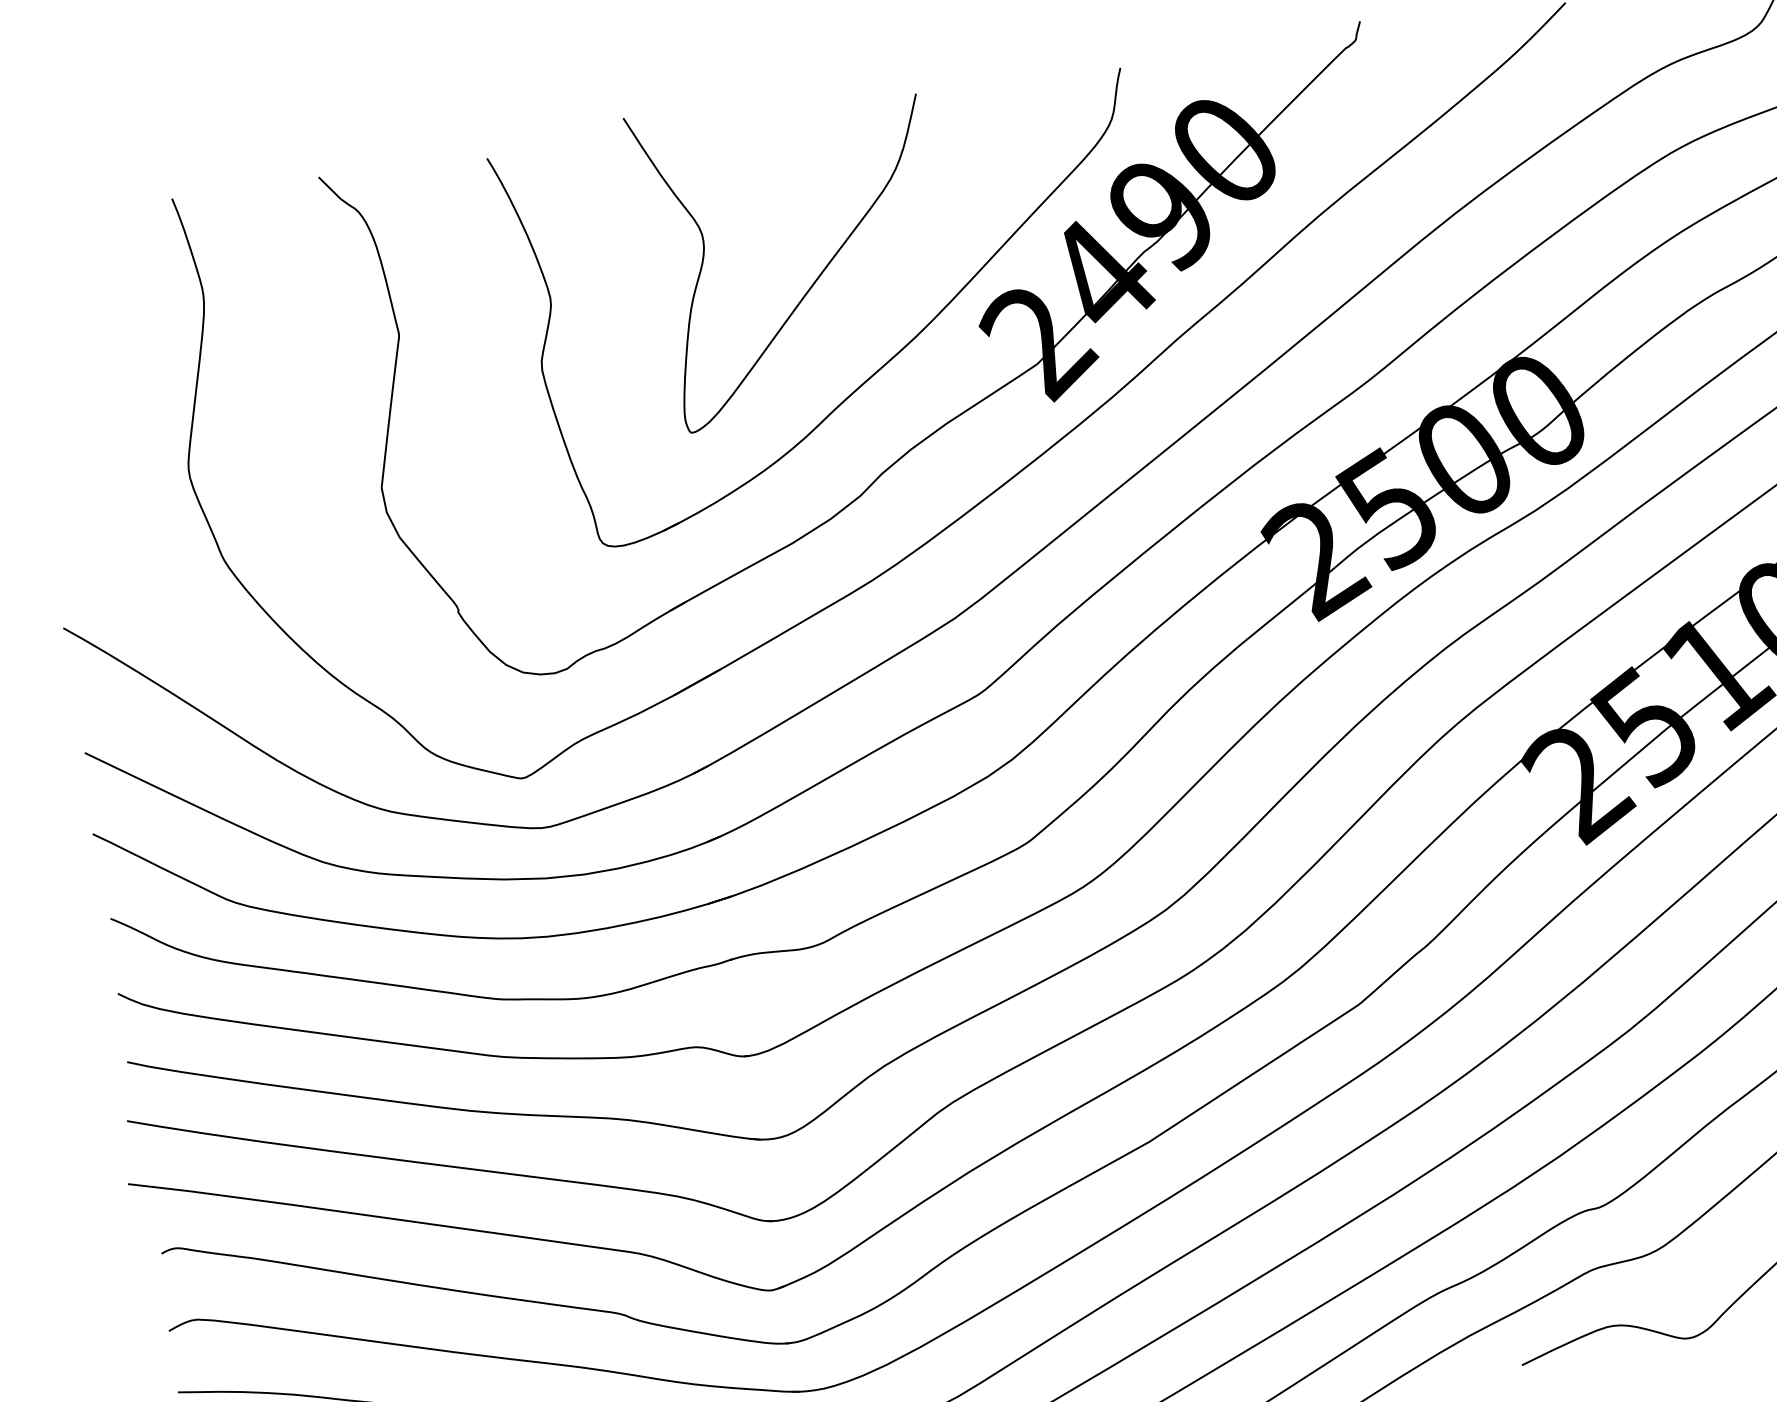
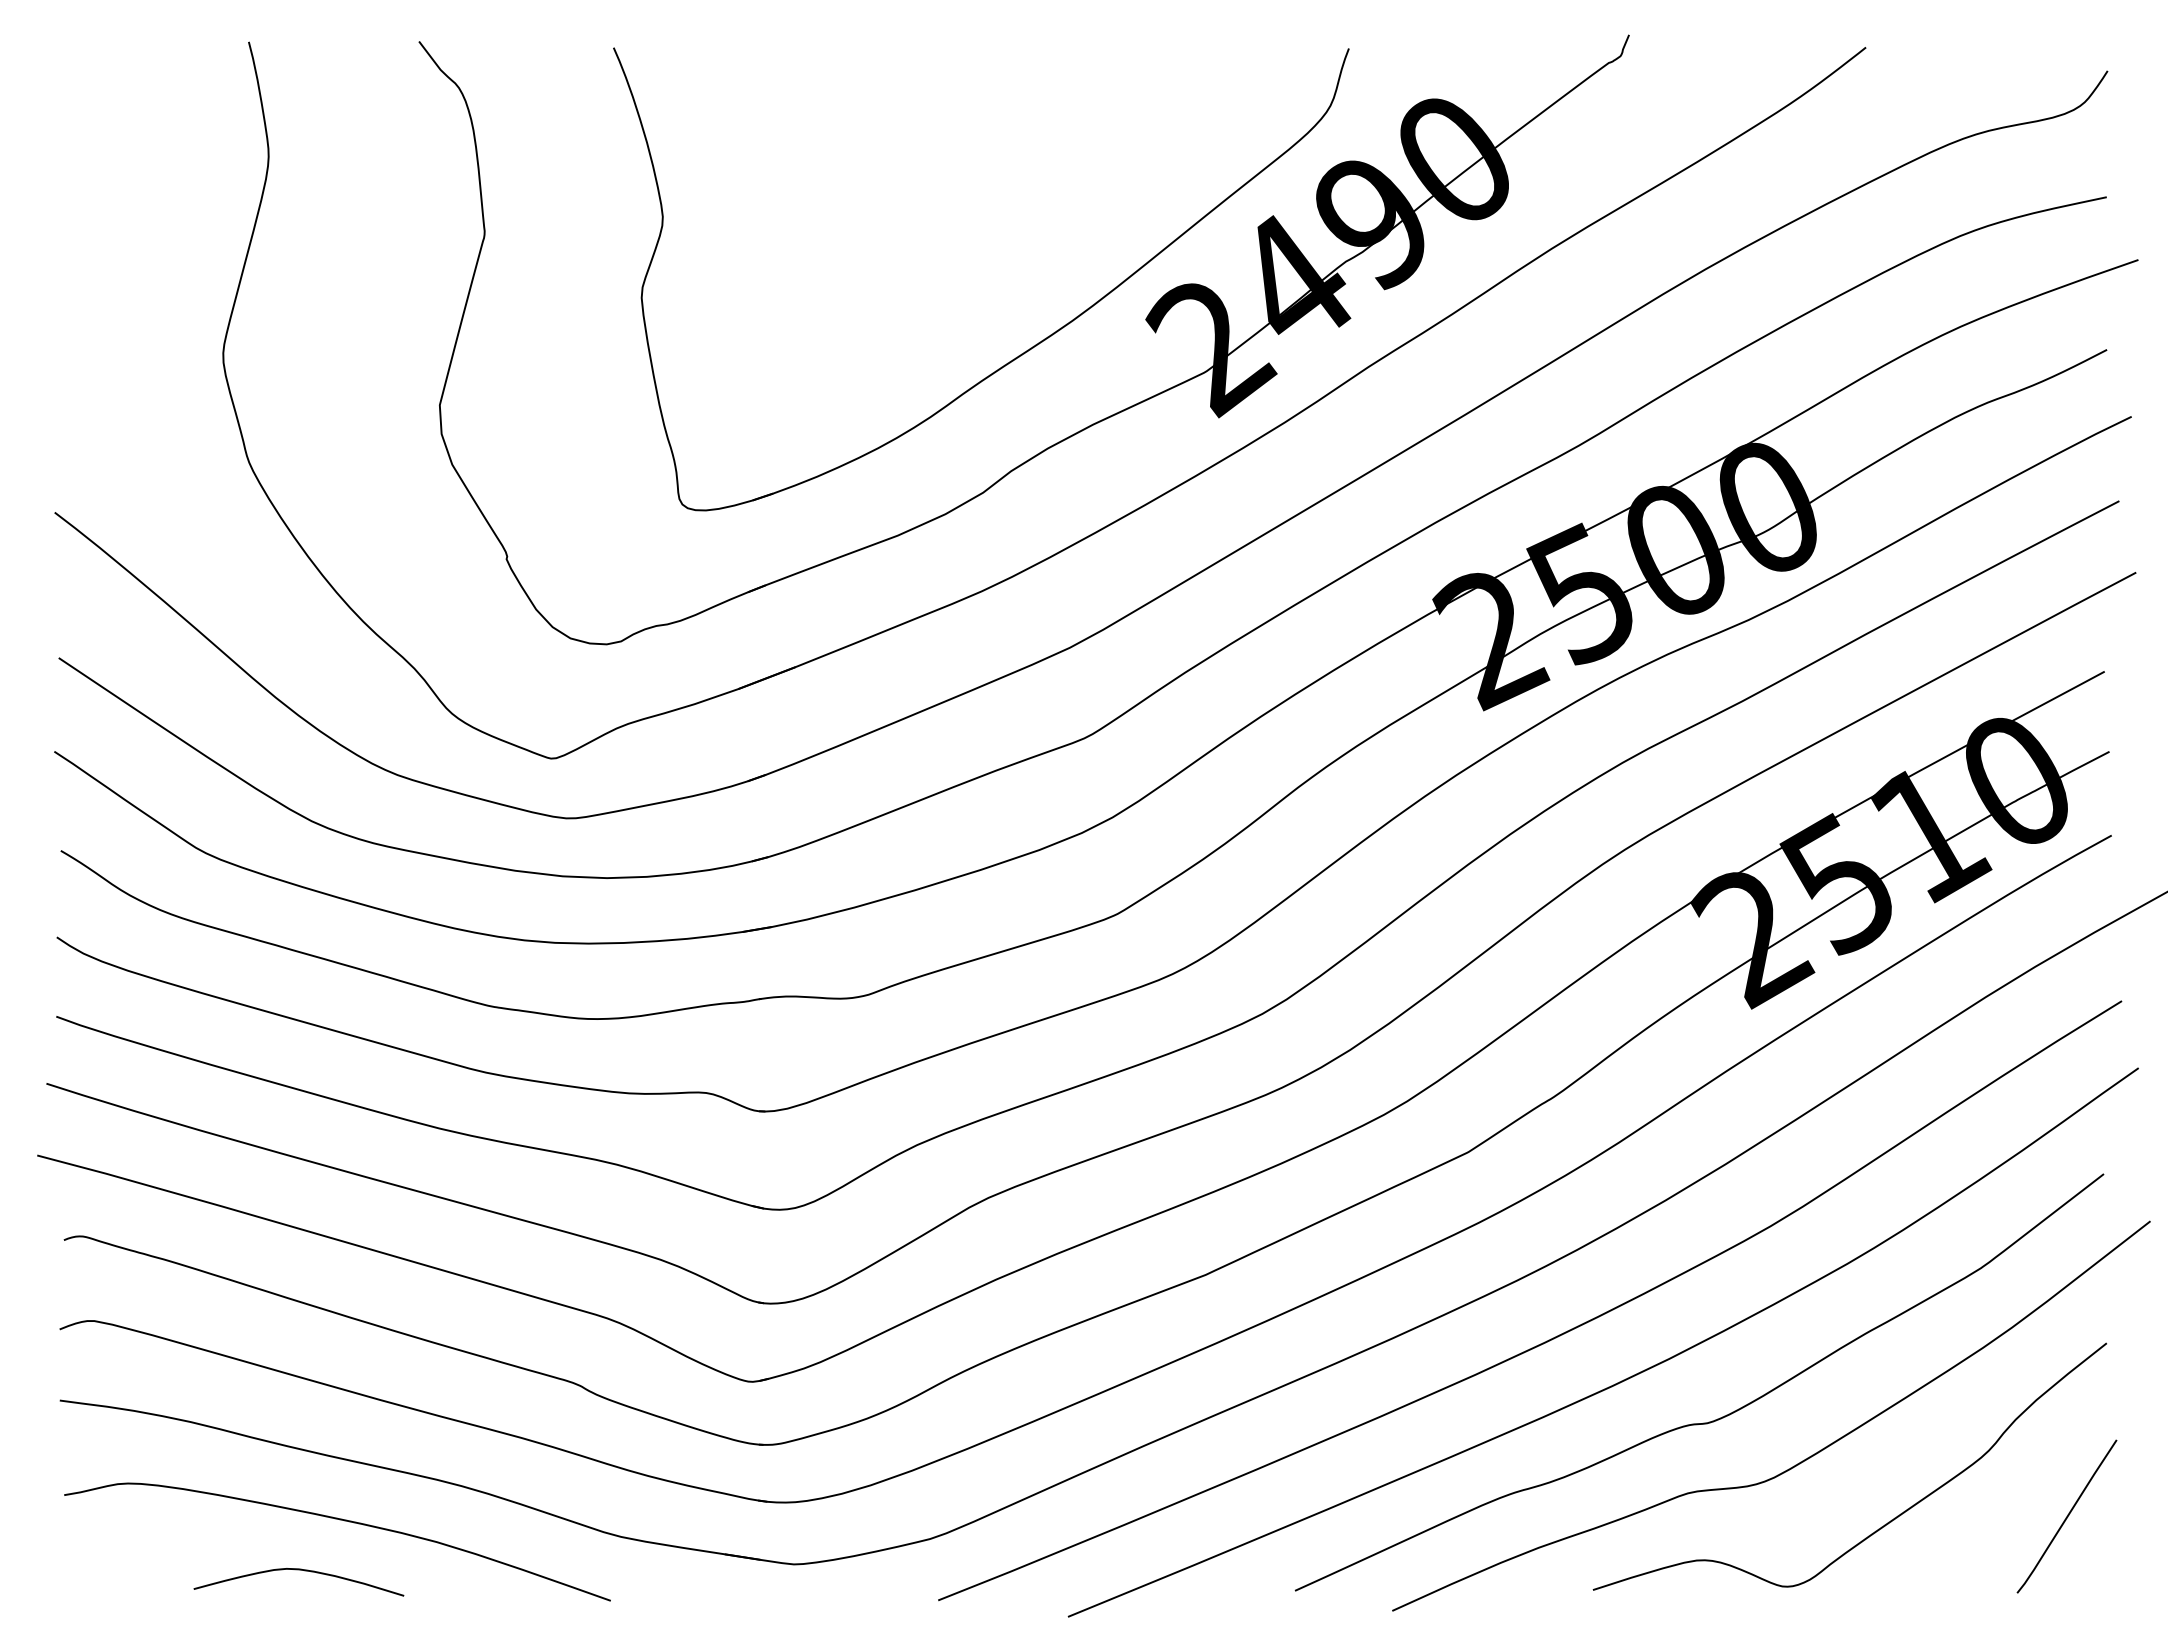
curve: (817, 276) -> (970, 236), removed

